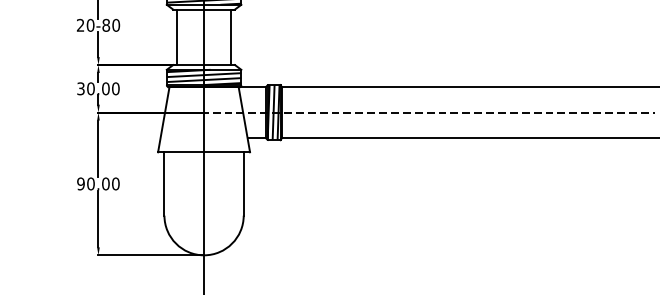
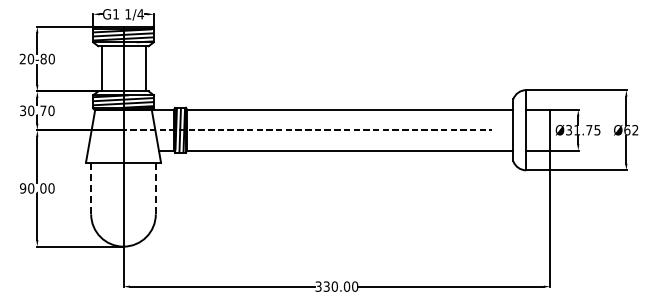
text: (106, 88) -> (43, 110), 30.00 -> 30.70
line: (164, 184) -> (91, 188), solid -> dashed
line: (243, 184) -> (155, 188), solid -> dashed

